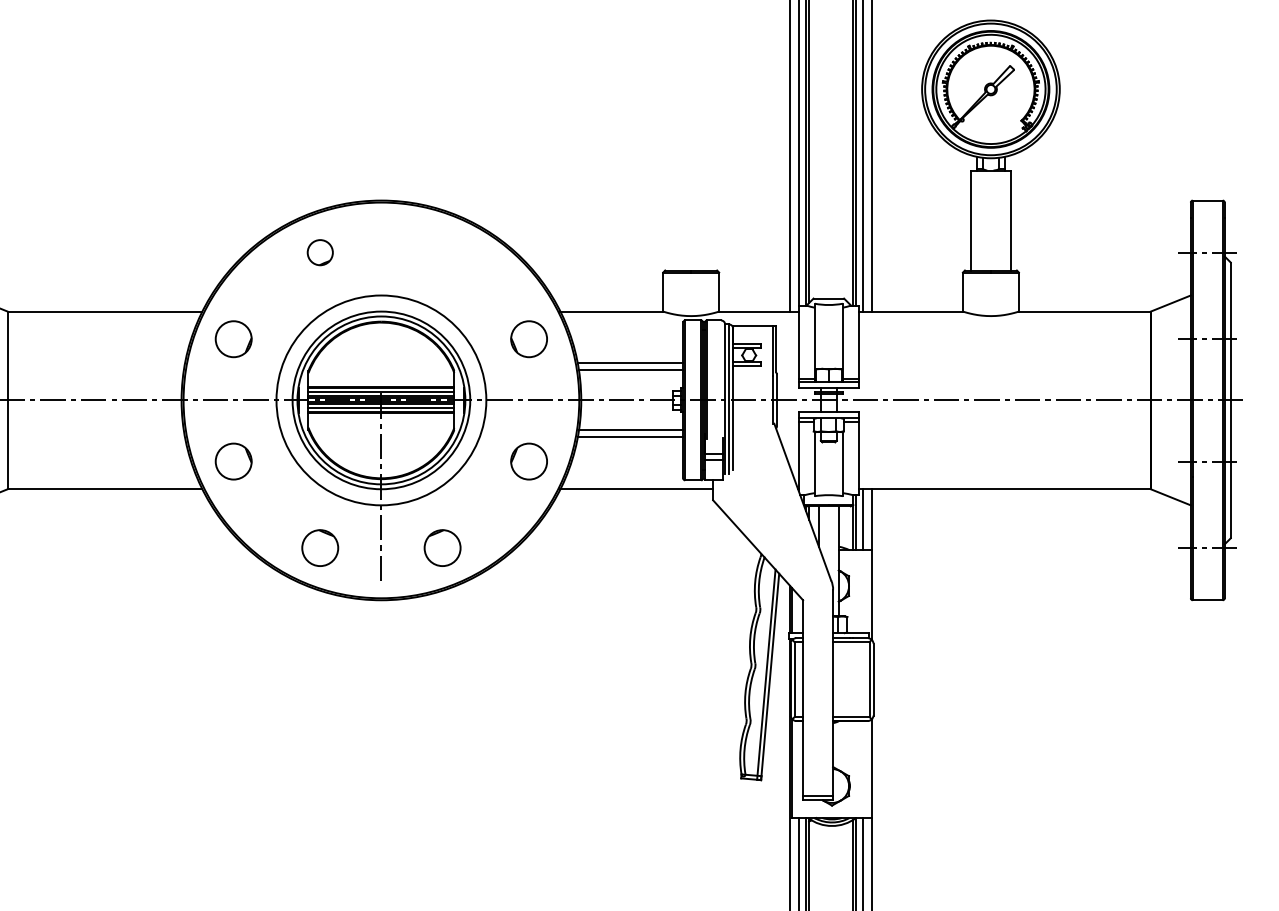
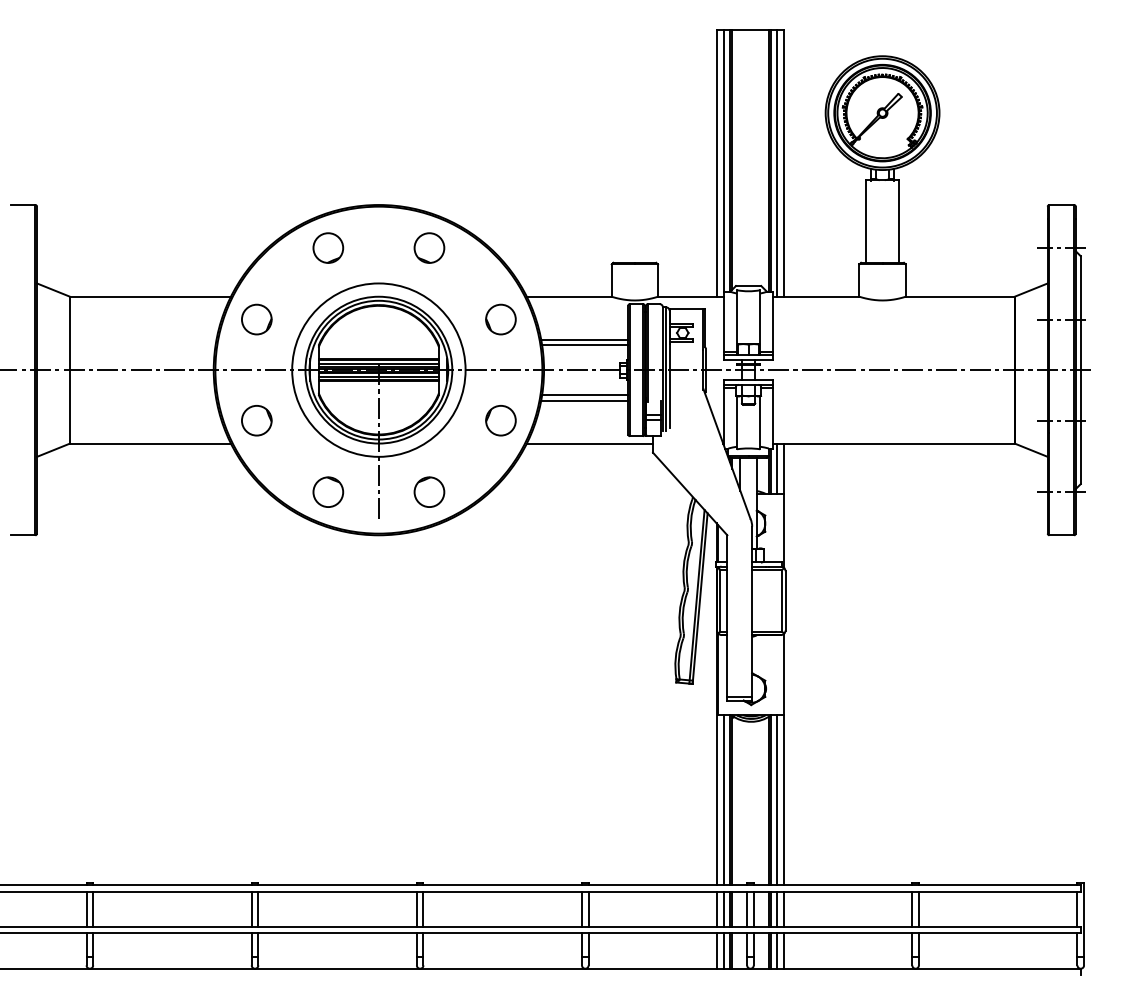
part: (320, 251) -> (328, 247), size x1.43
part: (442, 251) -> (429, 247), added

